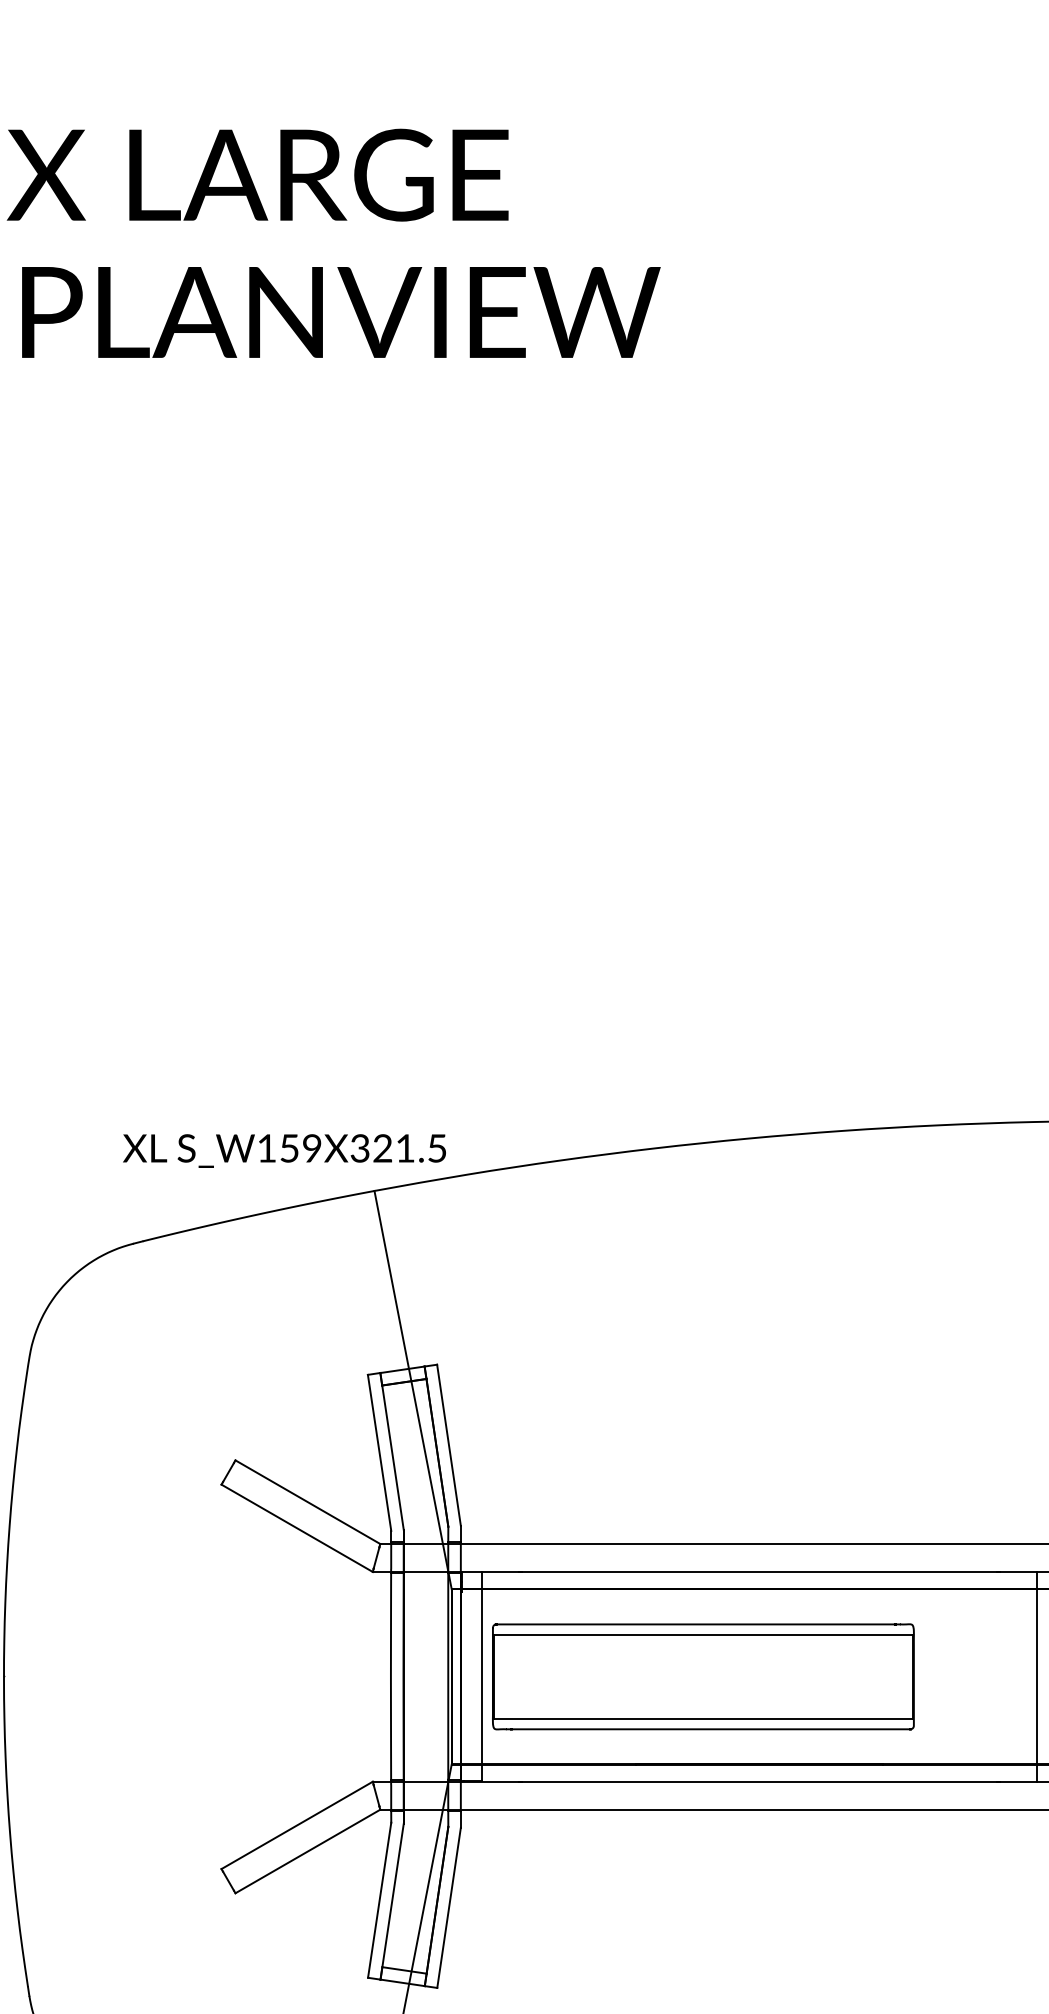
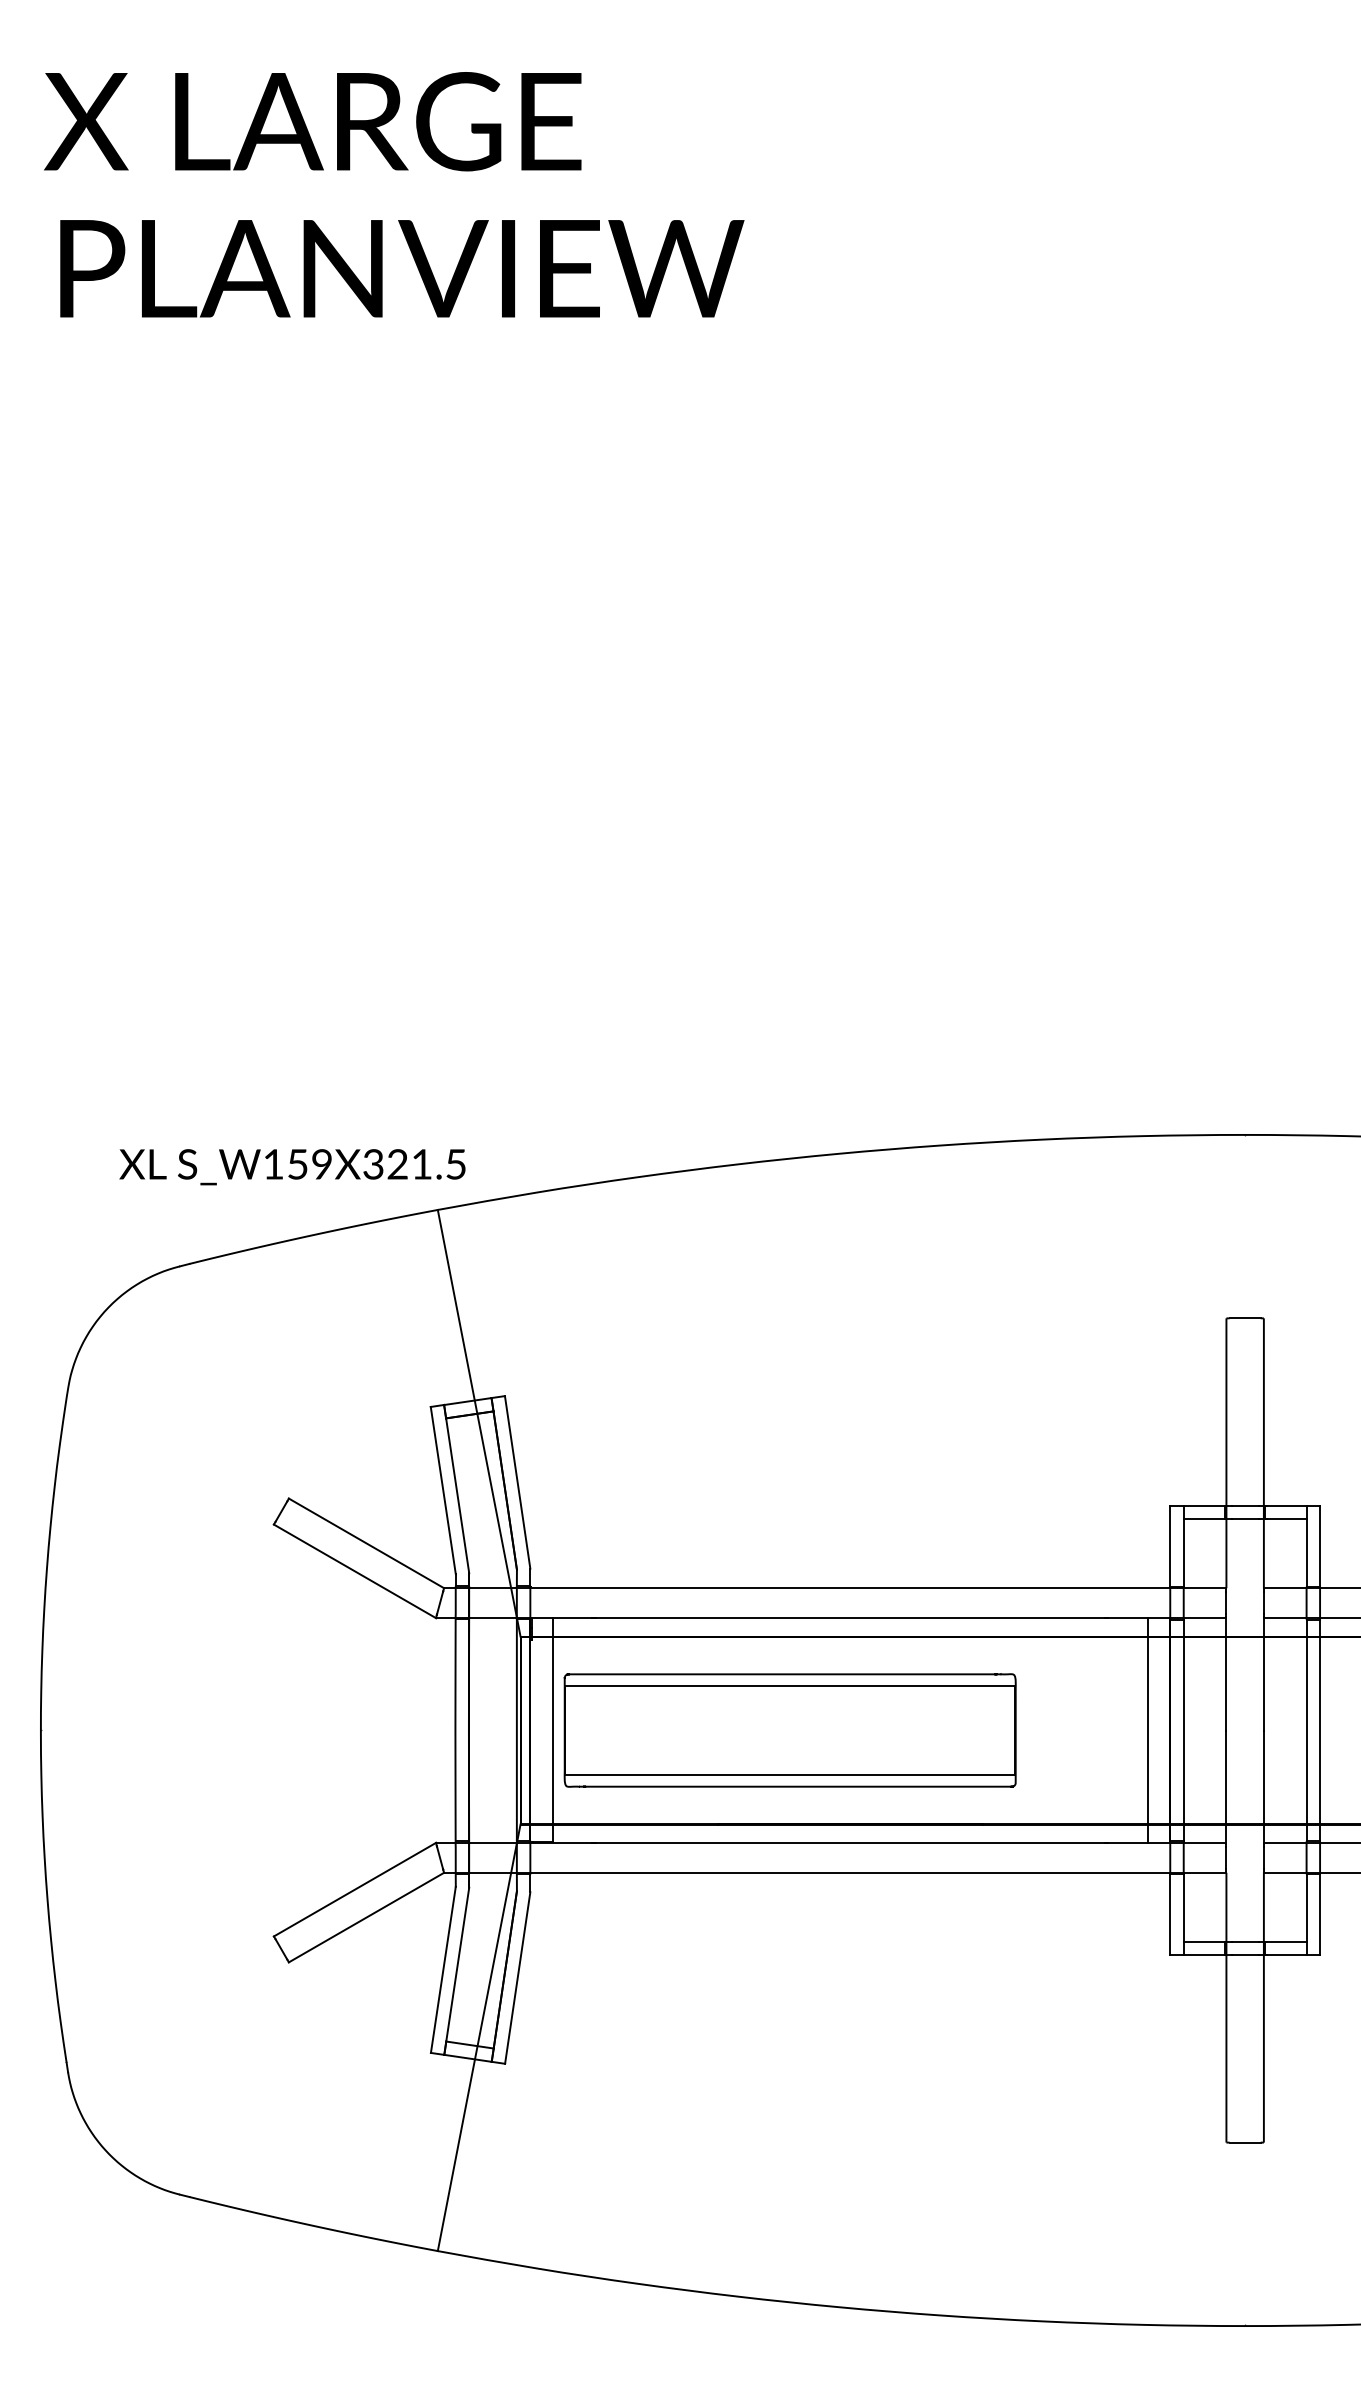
text: (284, 1151) -> (292, 1167), moved

